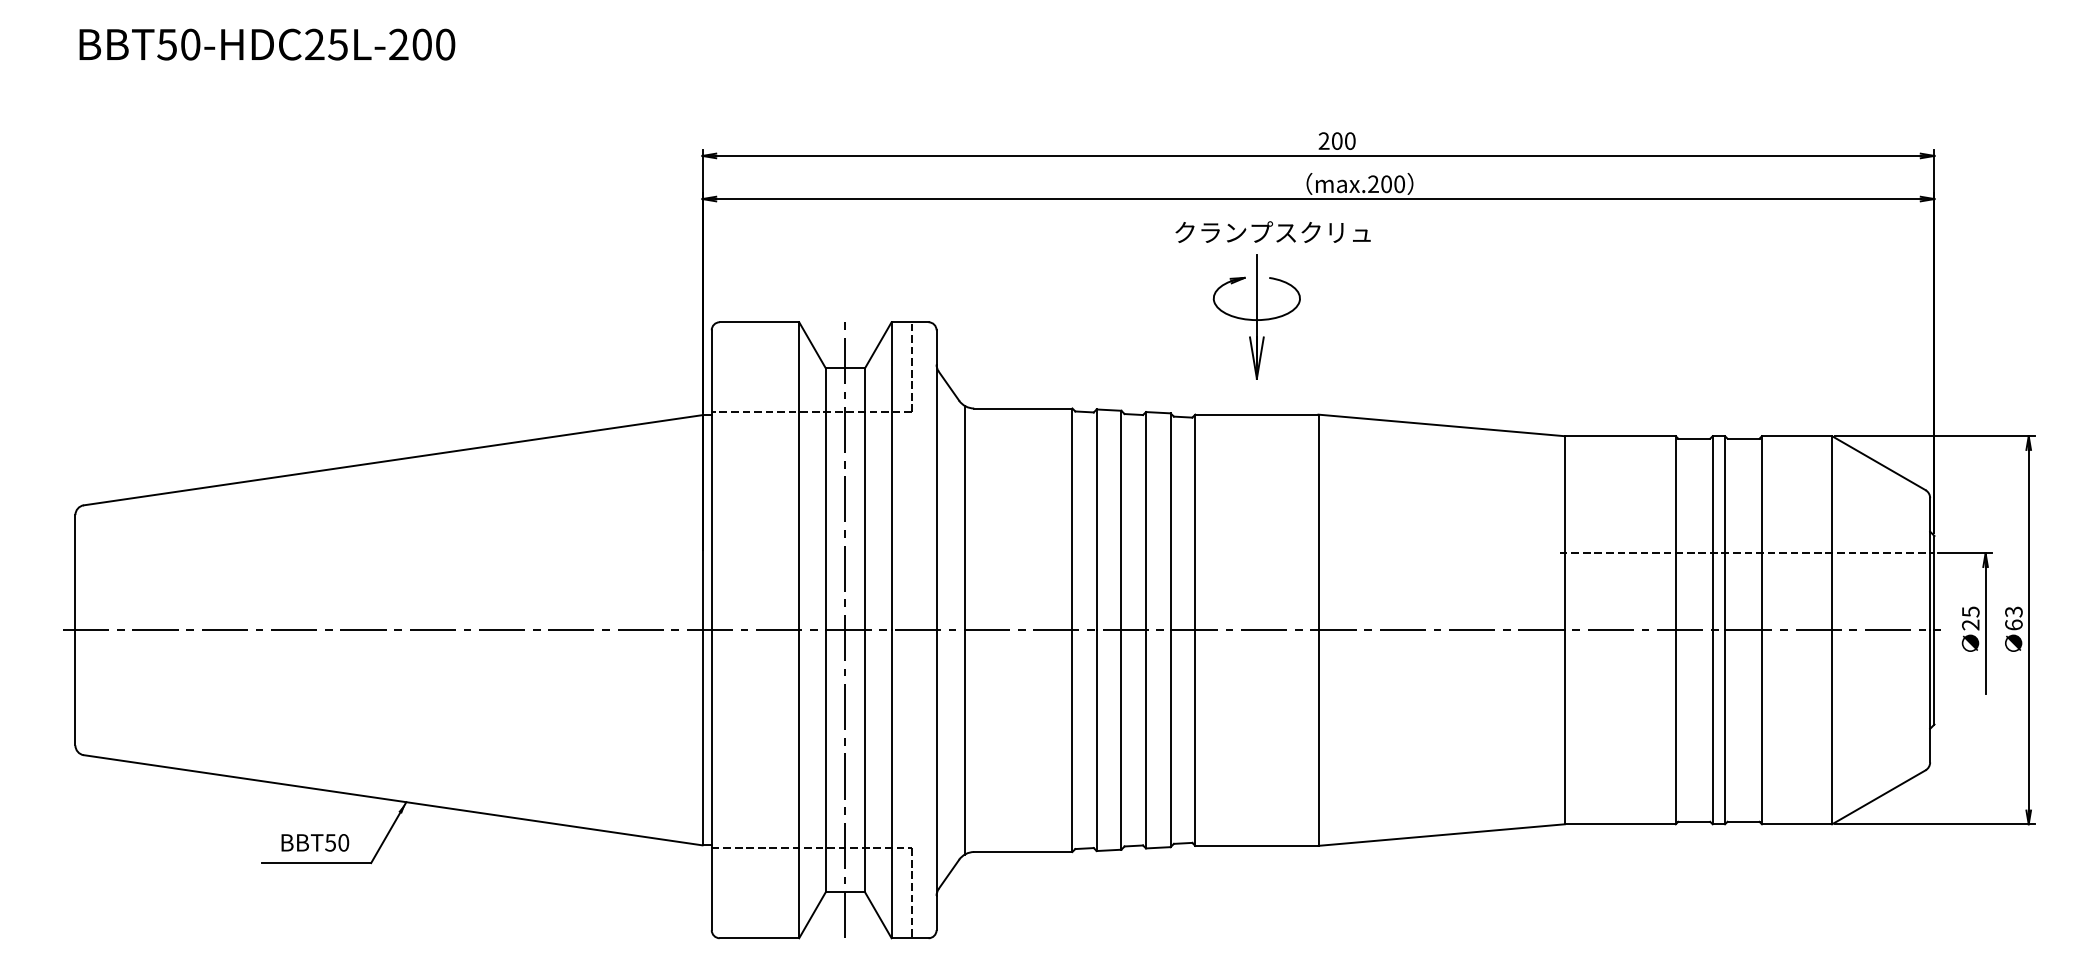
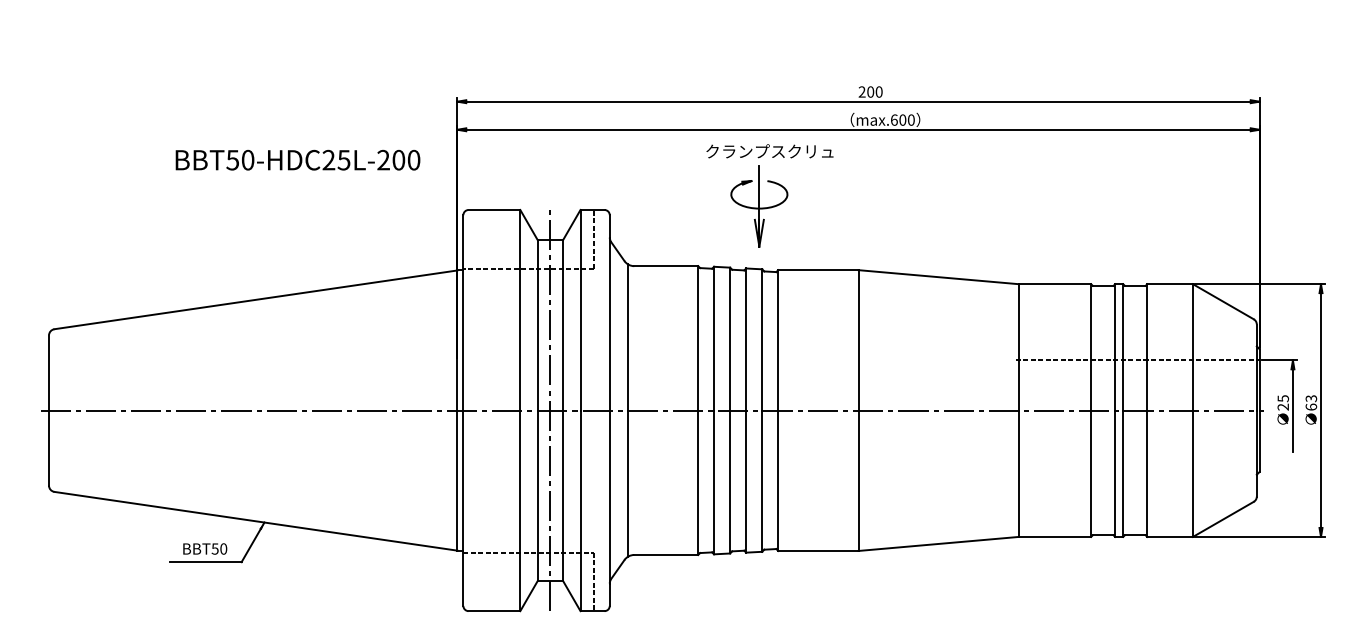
text: (266, 43) -> (297, 159), moved
text: (1372, 183) -> (893, 119), max.200 -> max.600
part: (1257, 299) -> (759, 195), moved

